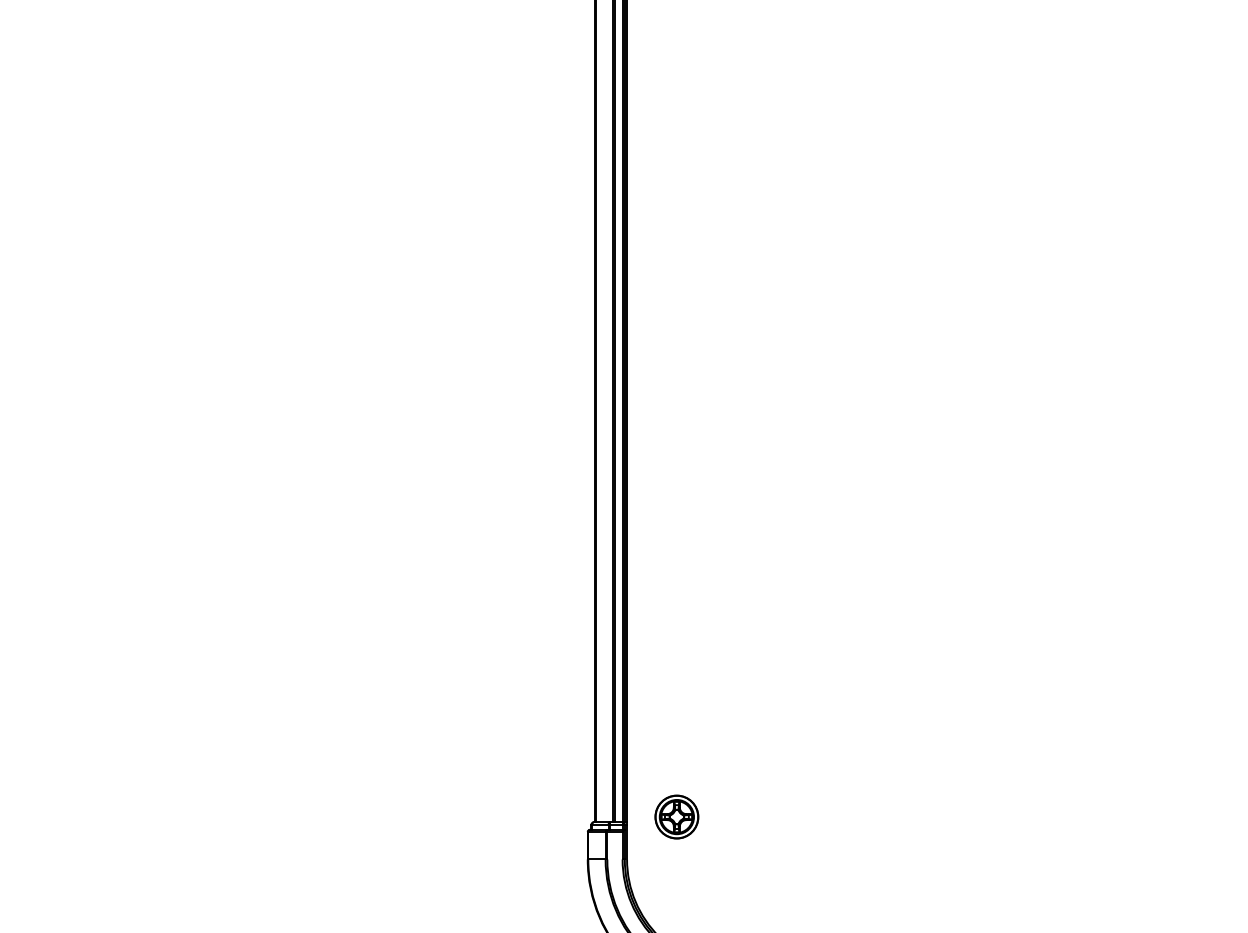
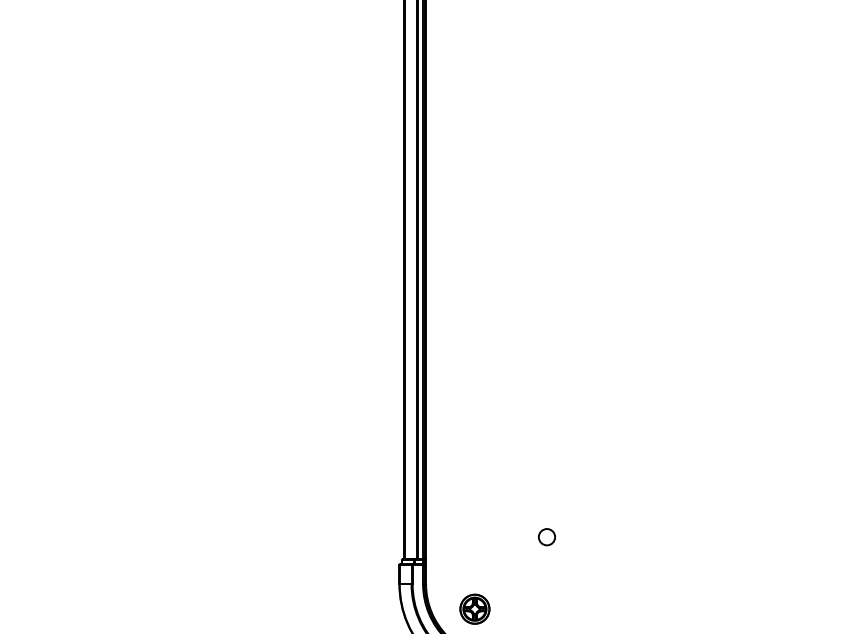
circle: (804, 790) -> (546, 537), added
part: (676, 815) -> (474, 608), moved

